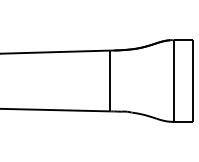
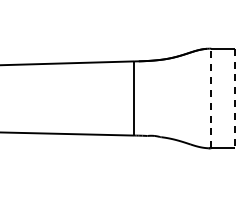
line: (173, 81) -> (211, 98), solid -> dashed
line: (192, 81) -> (234, 98), solid -> dashed

